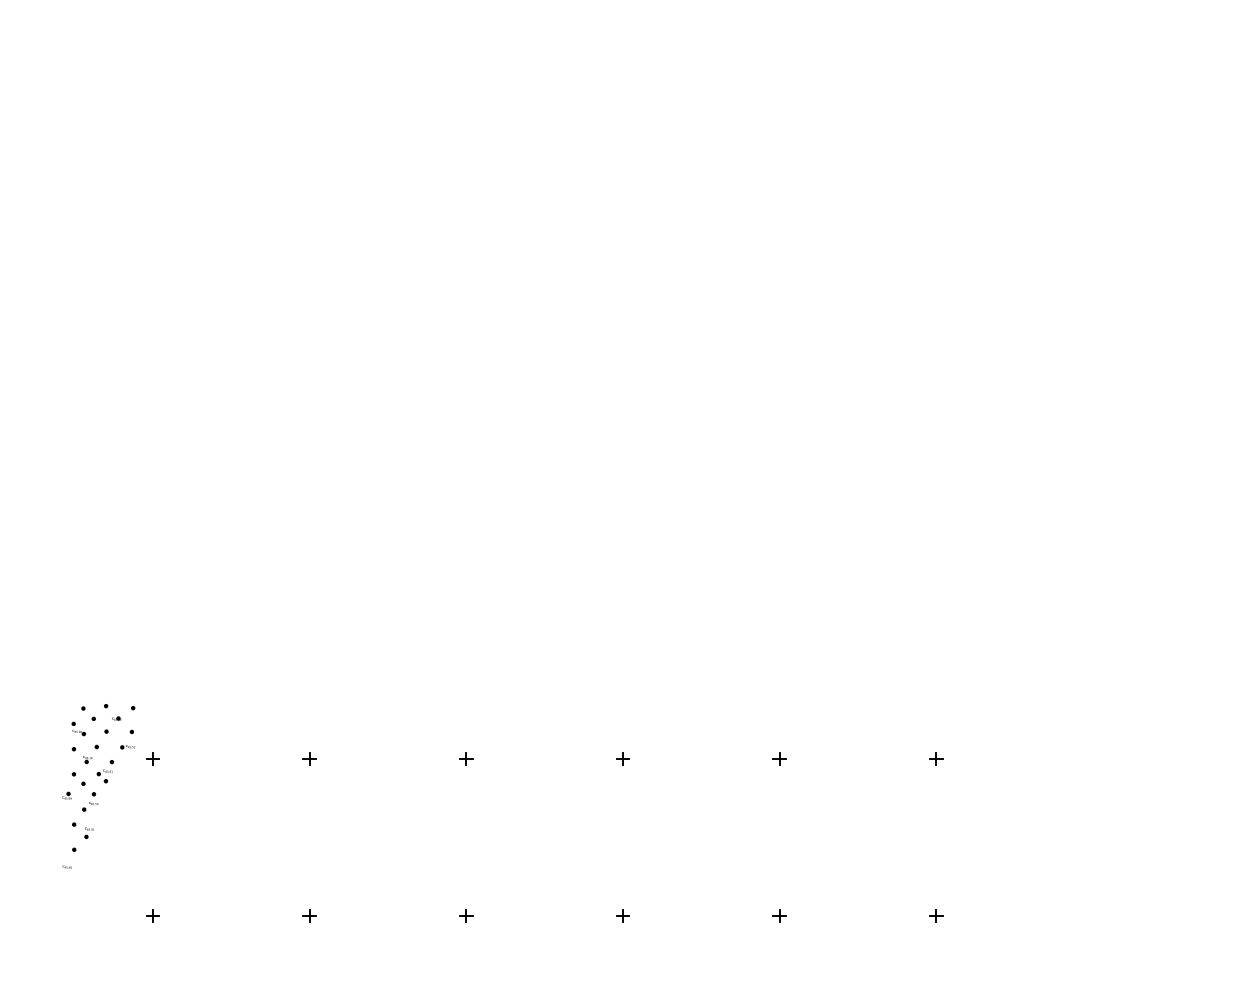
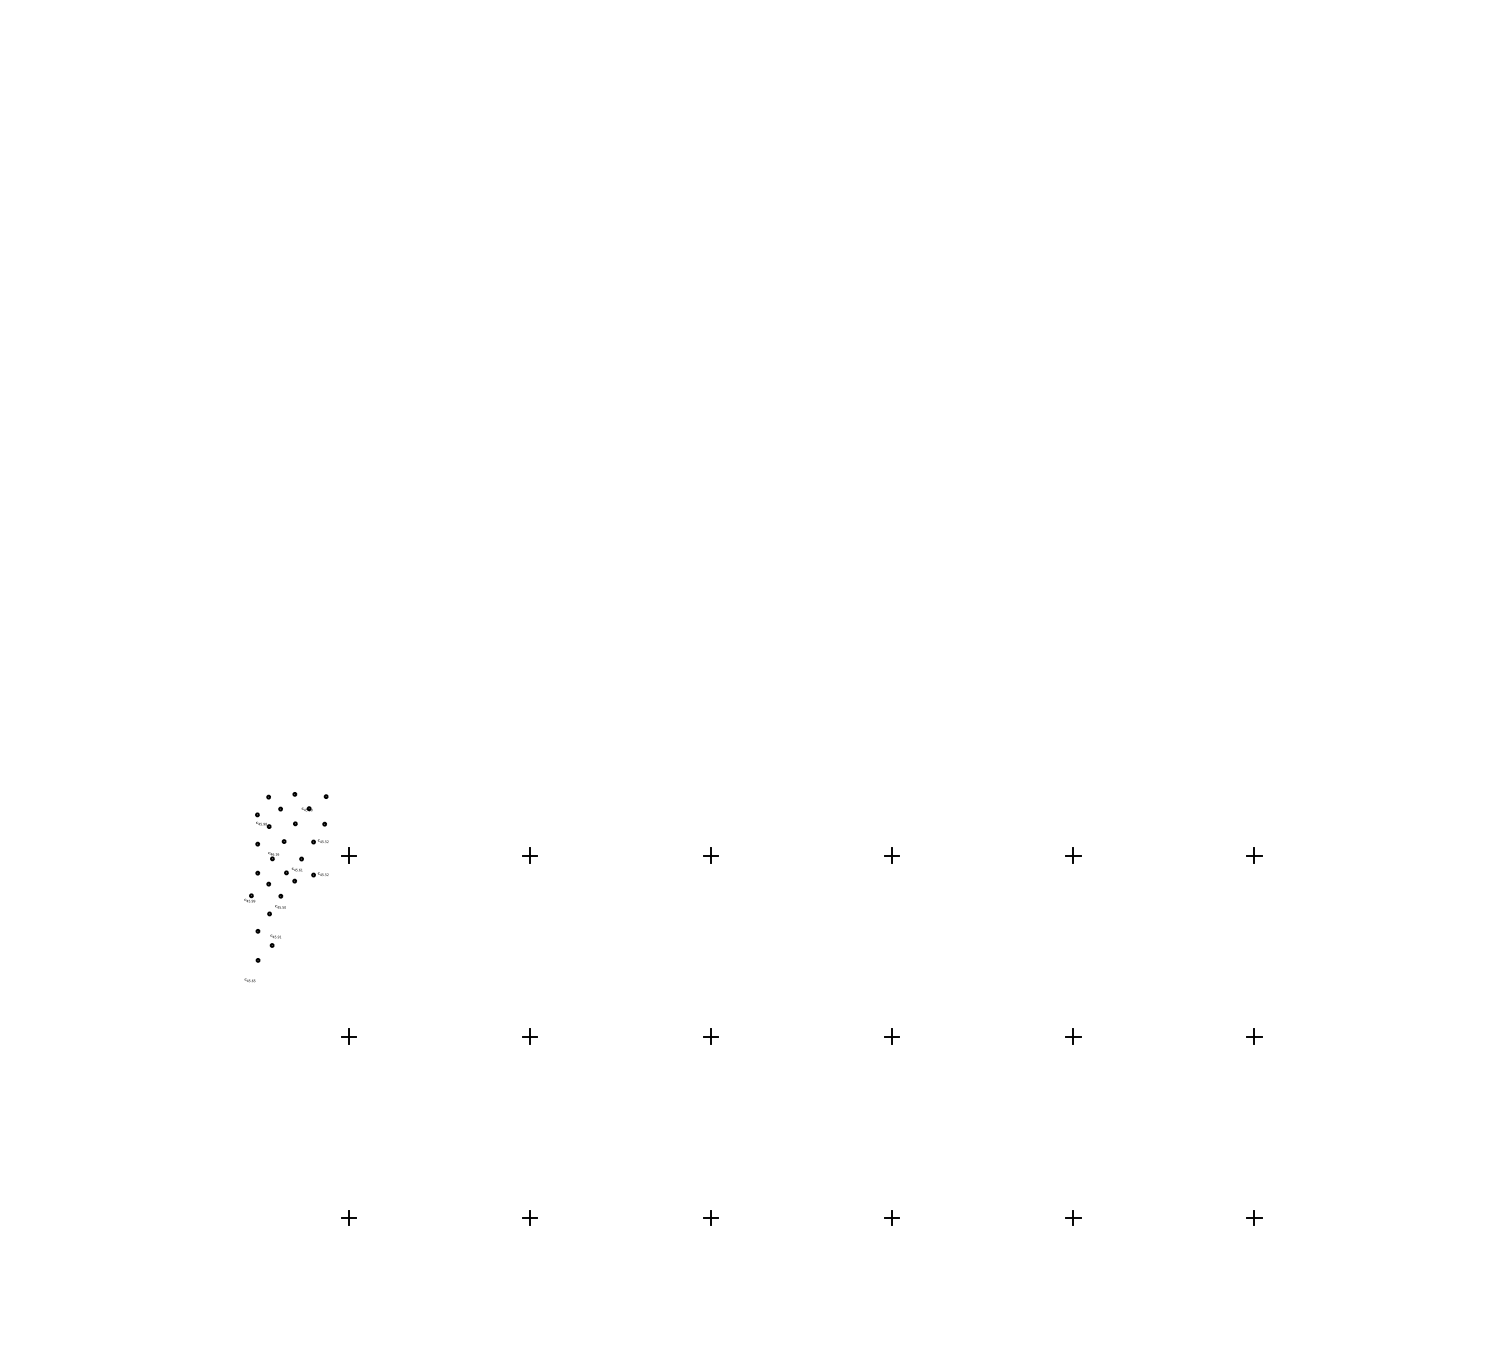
part: (127, 775) -> (319, 874), added

